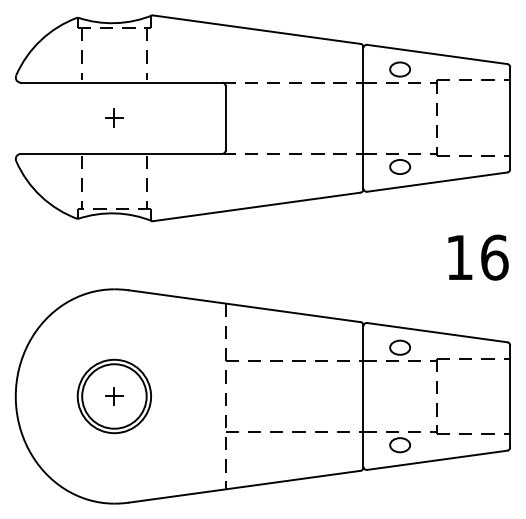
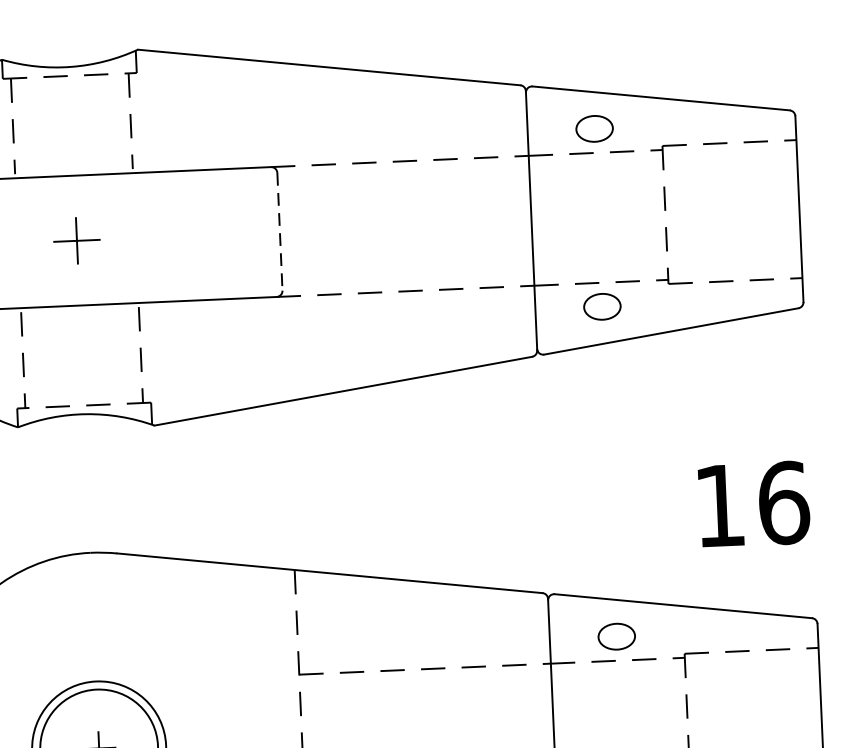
part: (114, 117) -> (77, 239), size x1.4
line: (225, 118) -> (279, 232), solid -> dashed
text: (478, 257) -> (754, 504), moved

